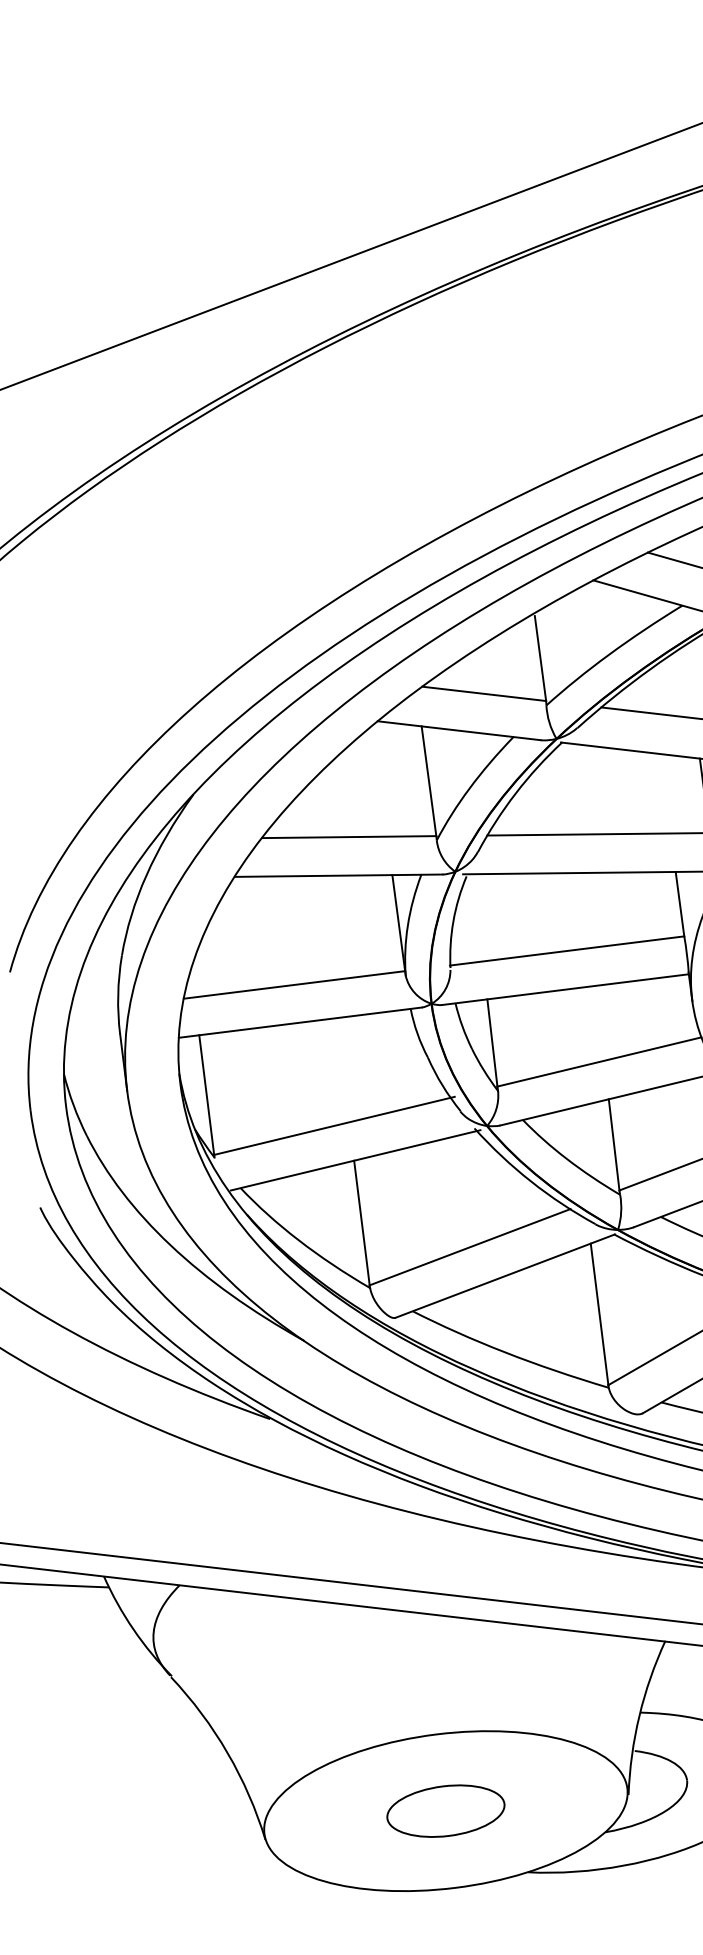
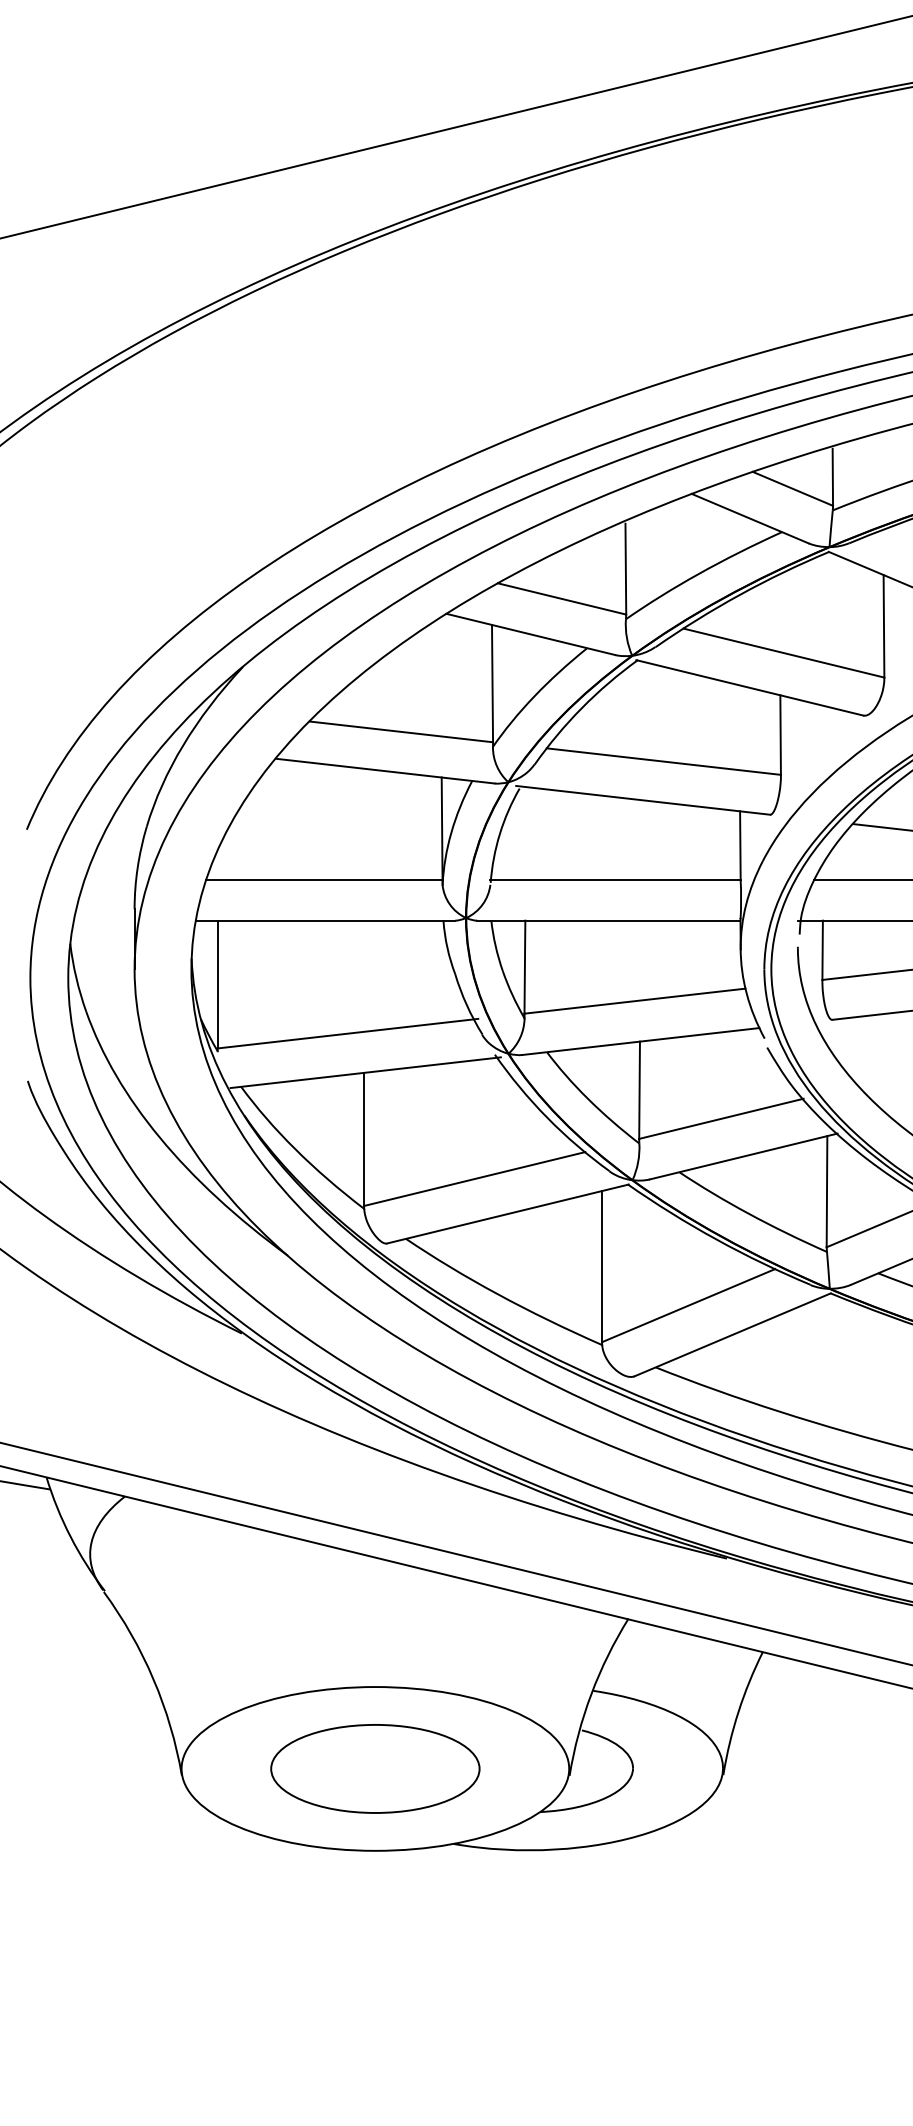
part: (445, 1810) -> (375, 1768), size x1.67

